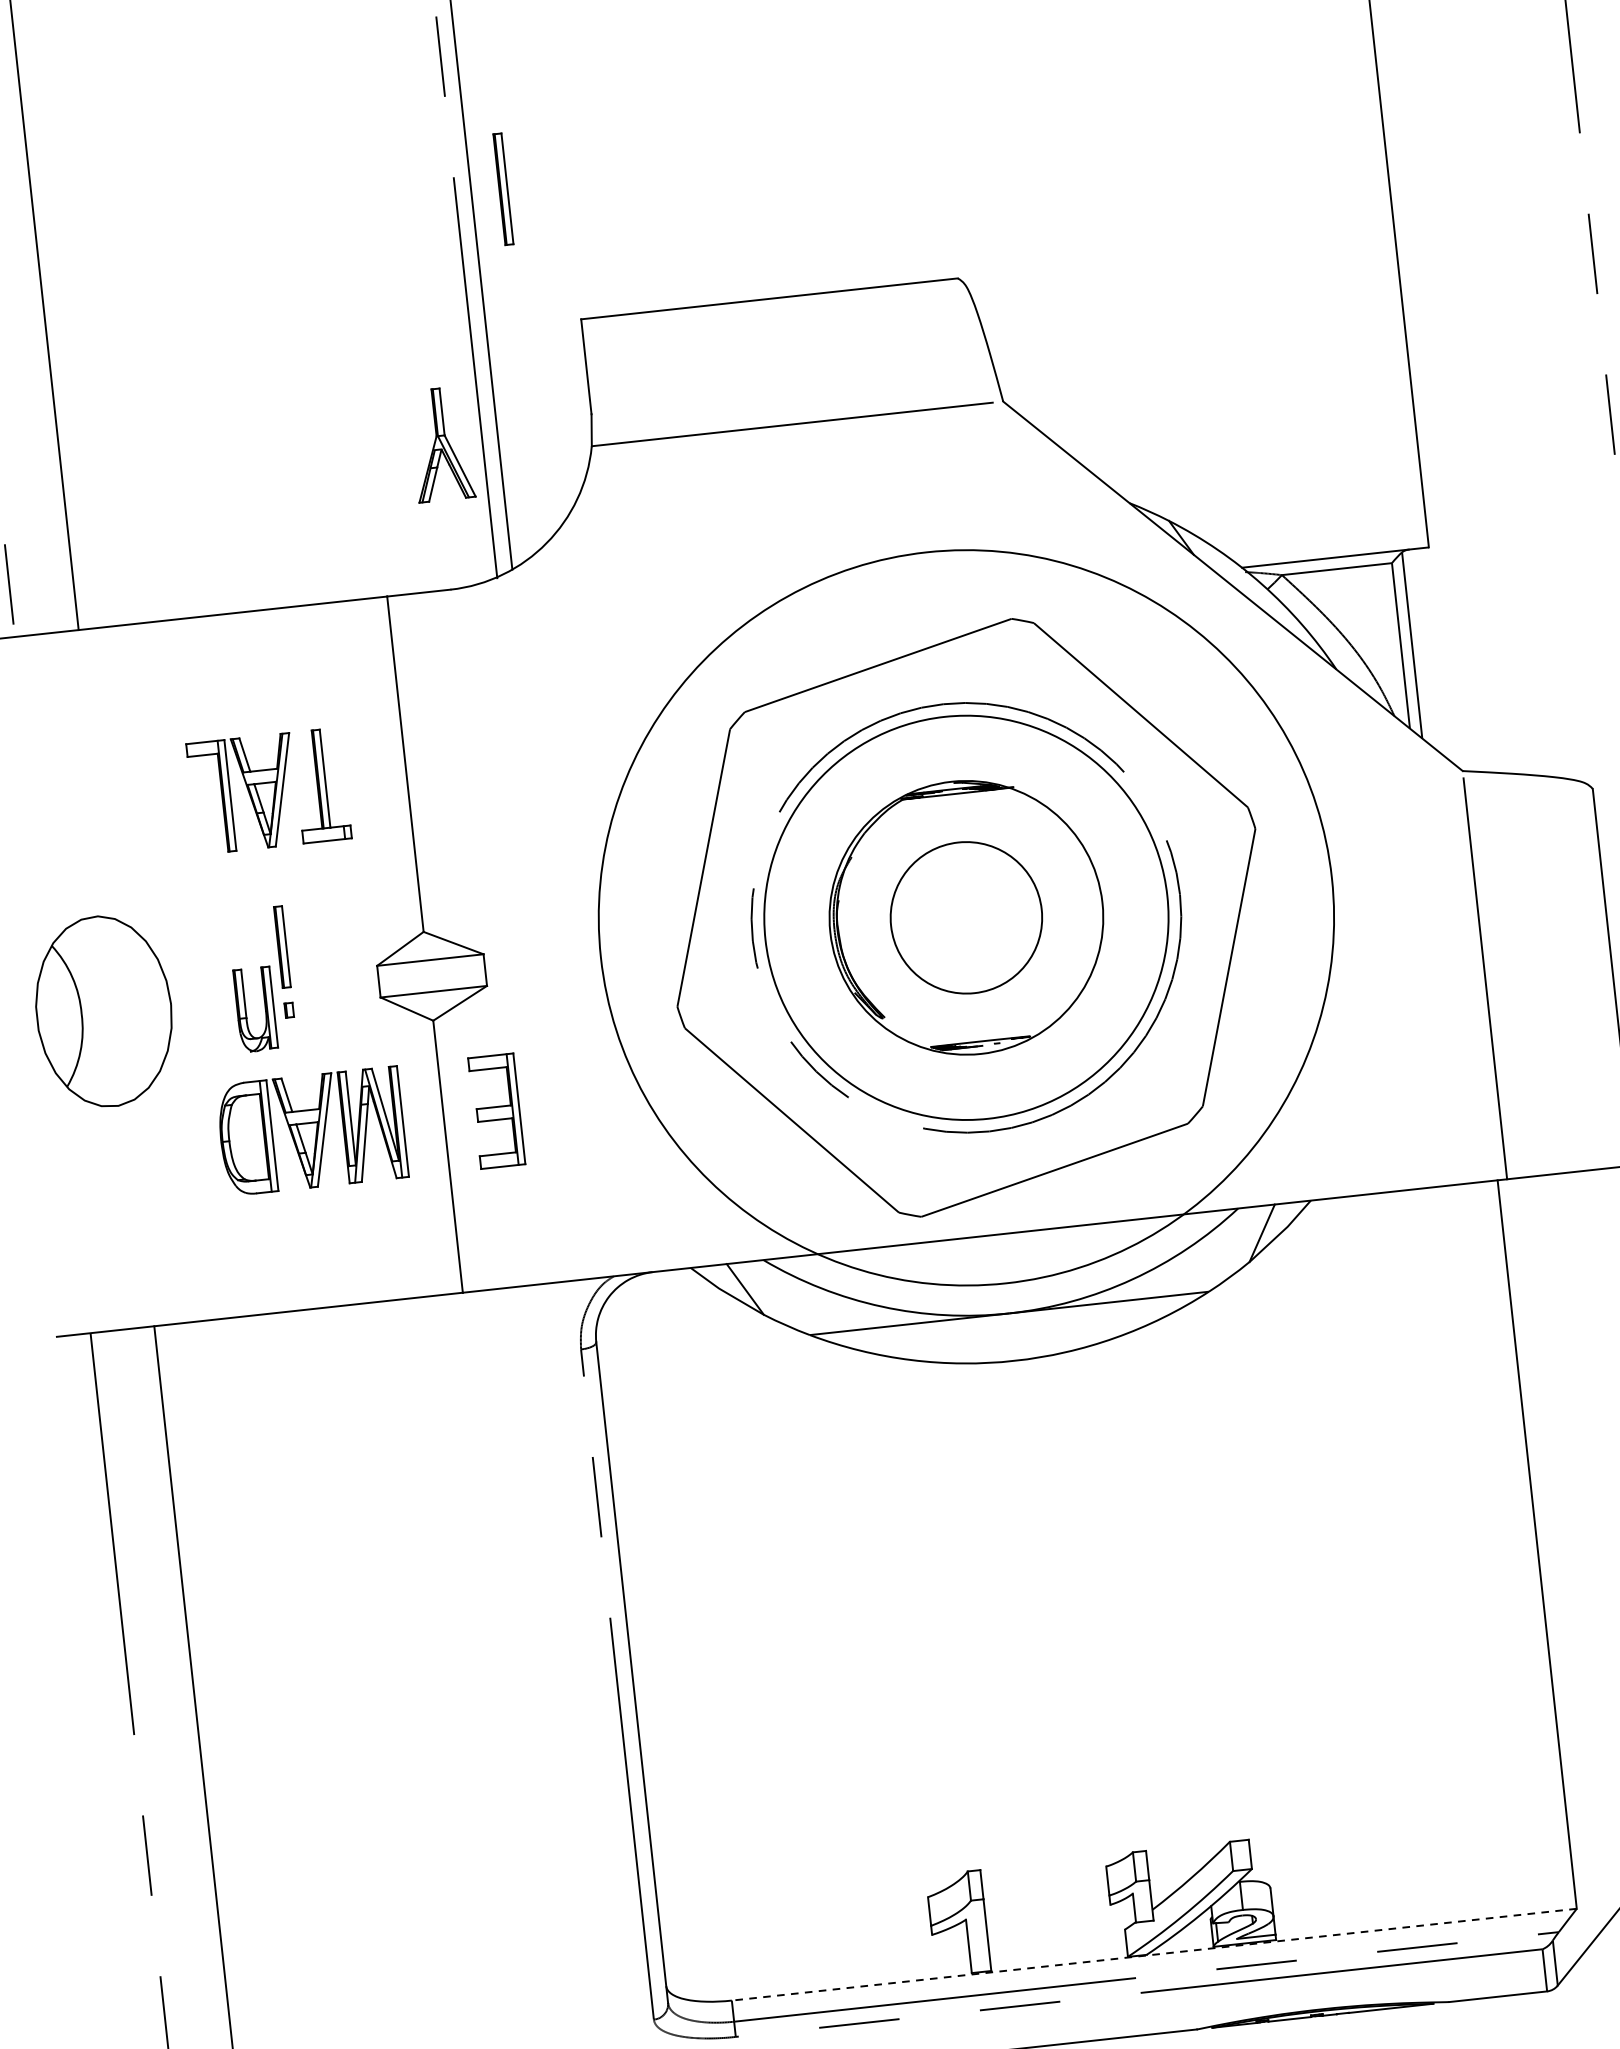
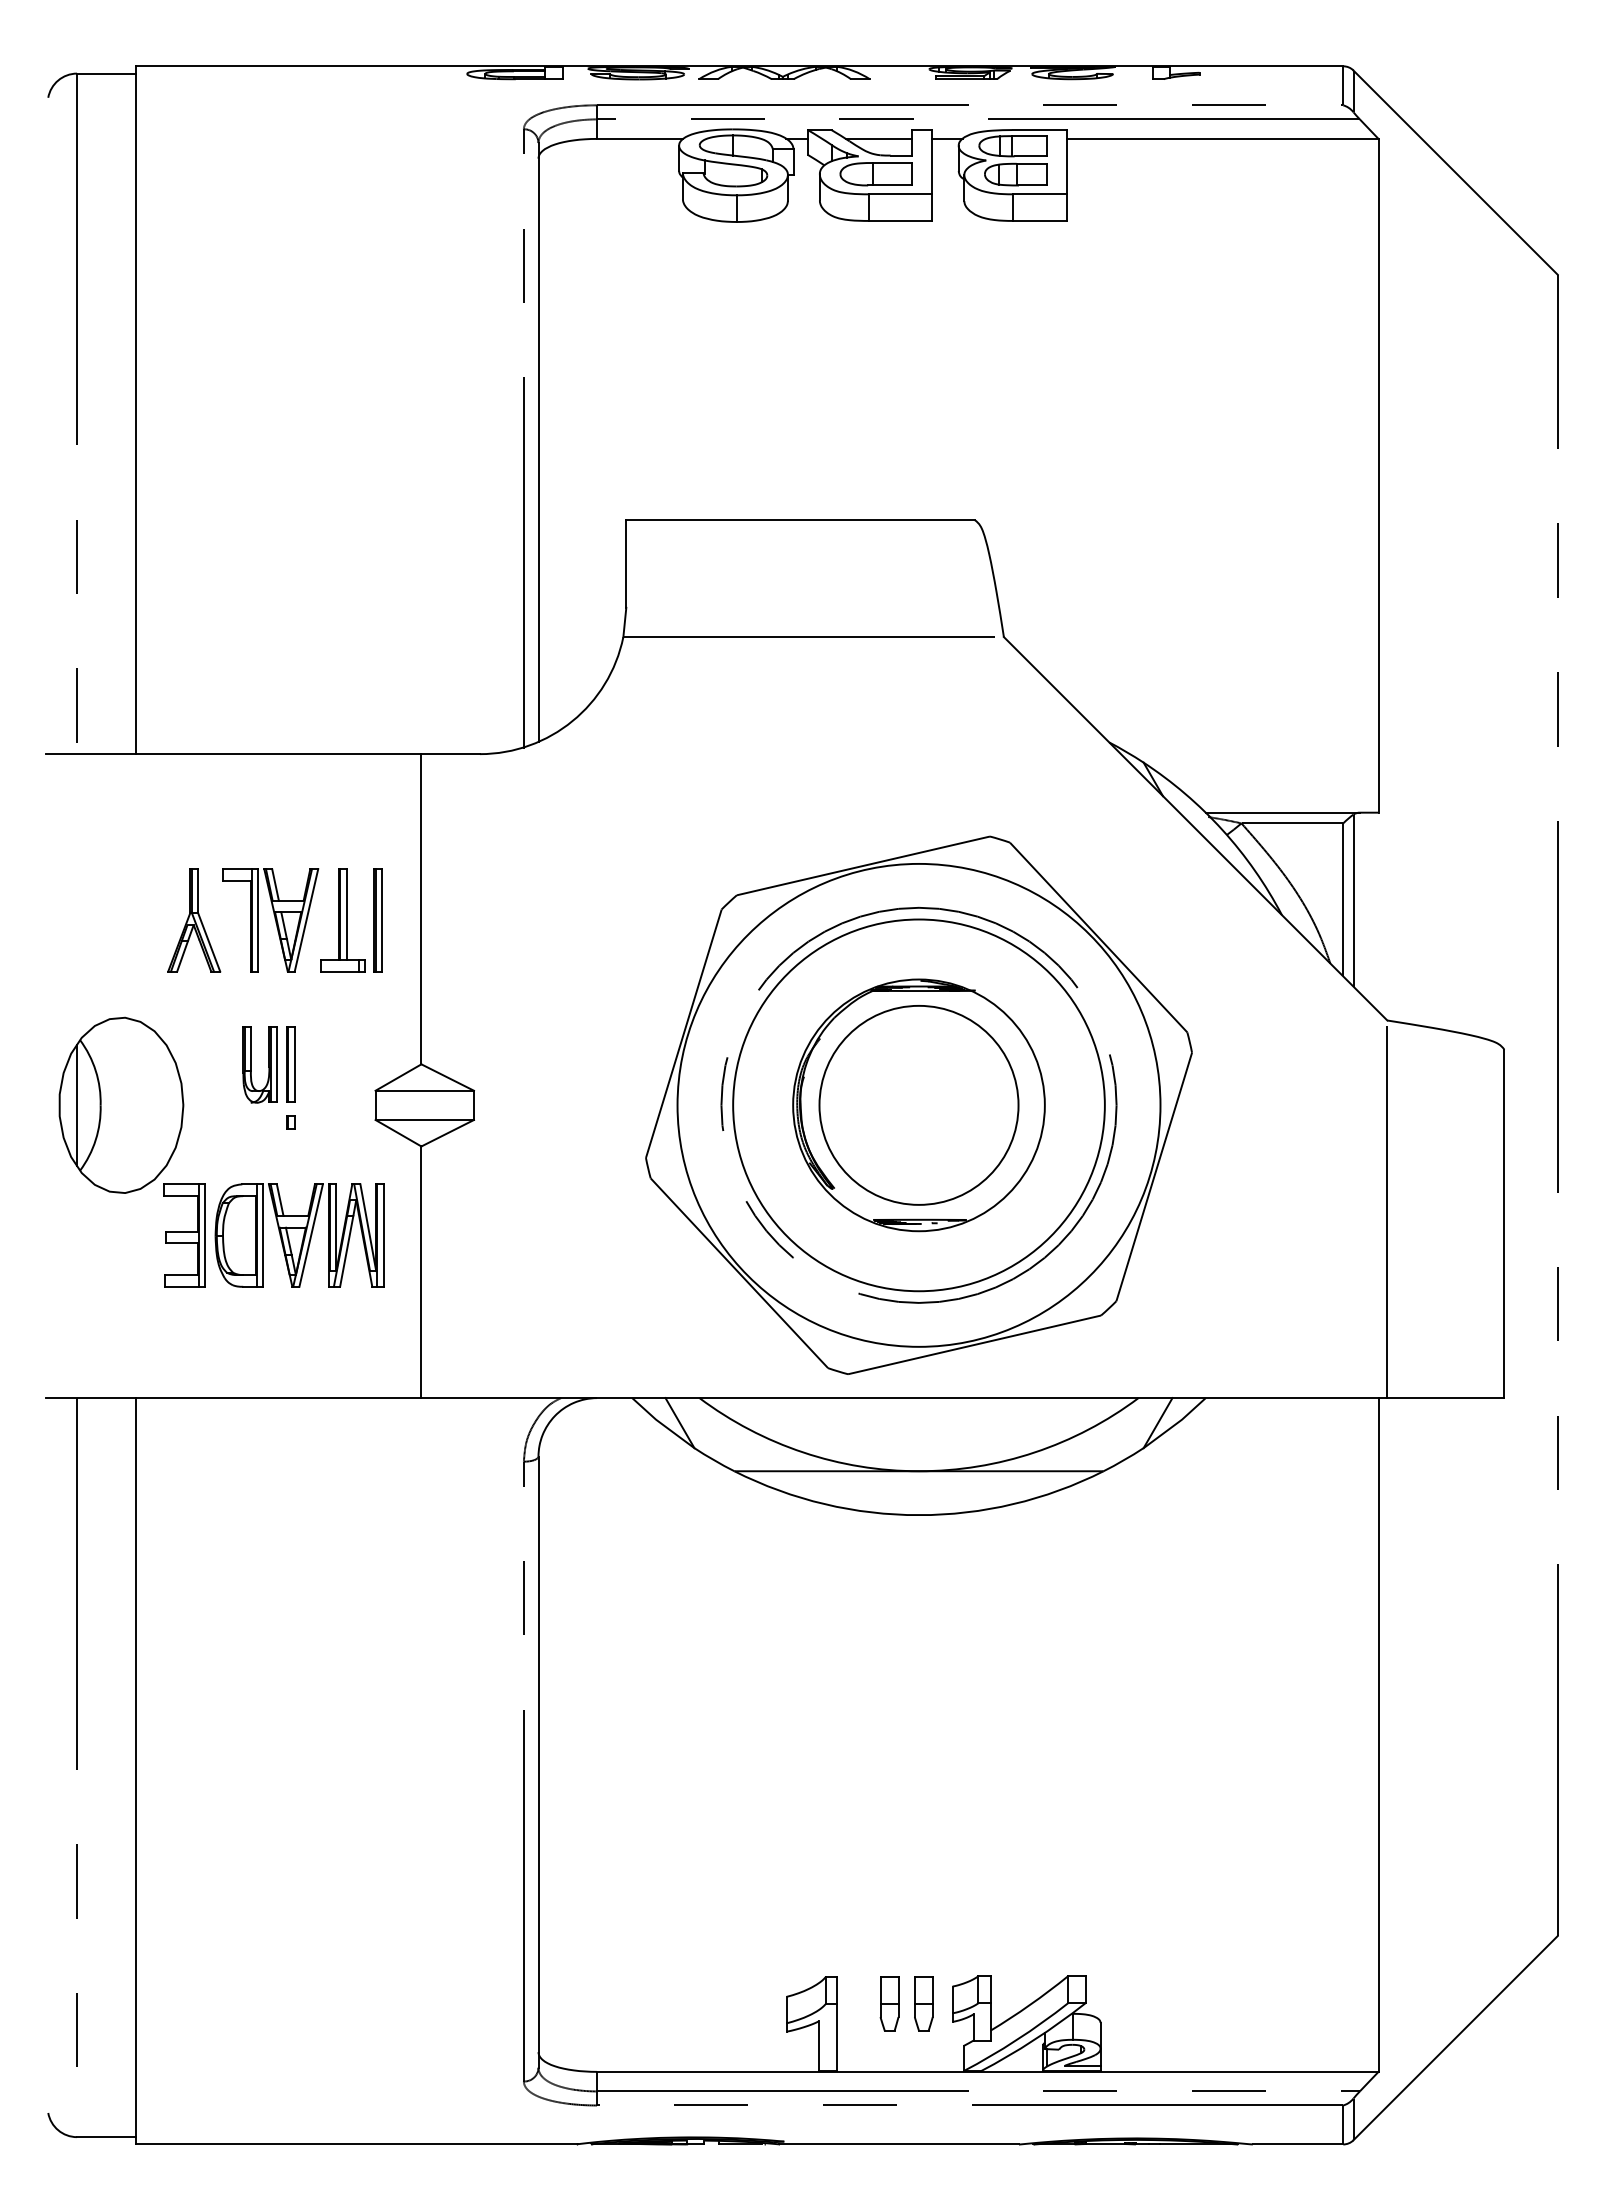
part: (502, 189) -> (377, 920), moved
part: (441, 444) -> (194, 920), moved
circle: (965, 916) -> (918, 1104), size x0.71
circle: (965, 916) -> (918, 1104), size x1.43
part: (246, 1010) -> (251, 1064), moved
line: (56, 1015) -> (77, 1104), added
part: (496, 1111) -> (184, 1235), moved
part: (1076, 1888) -> (923, 2003), added
part: (1040, 1892) -> (889, 2003), added
line: (1153, 1954) -> (987, 2071), dashed -> solid

